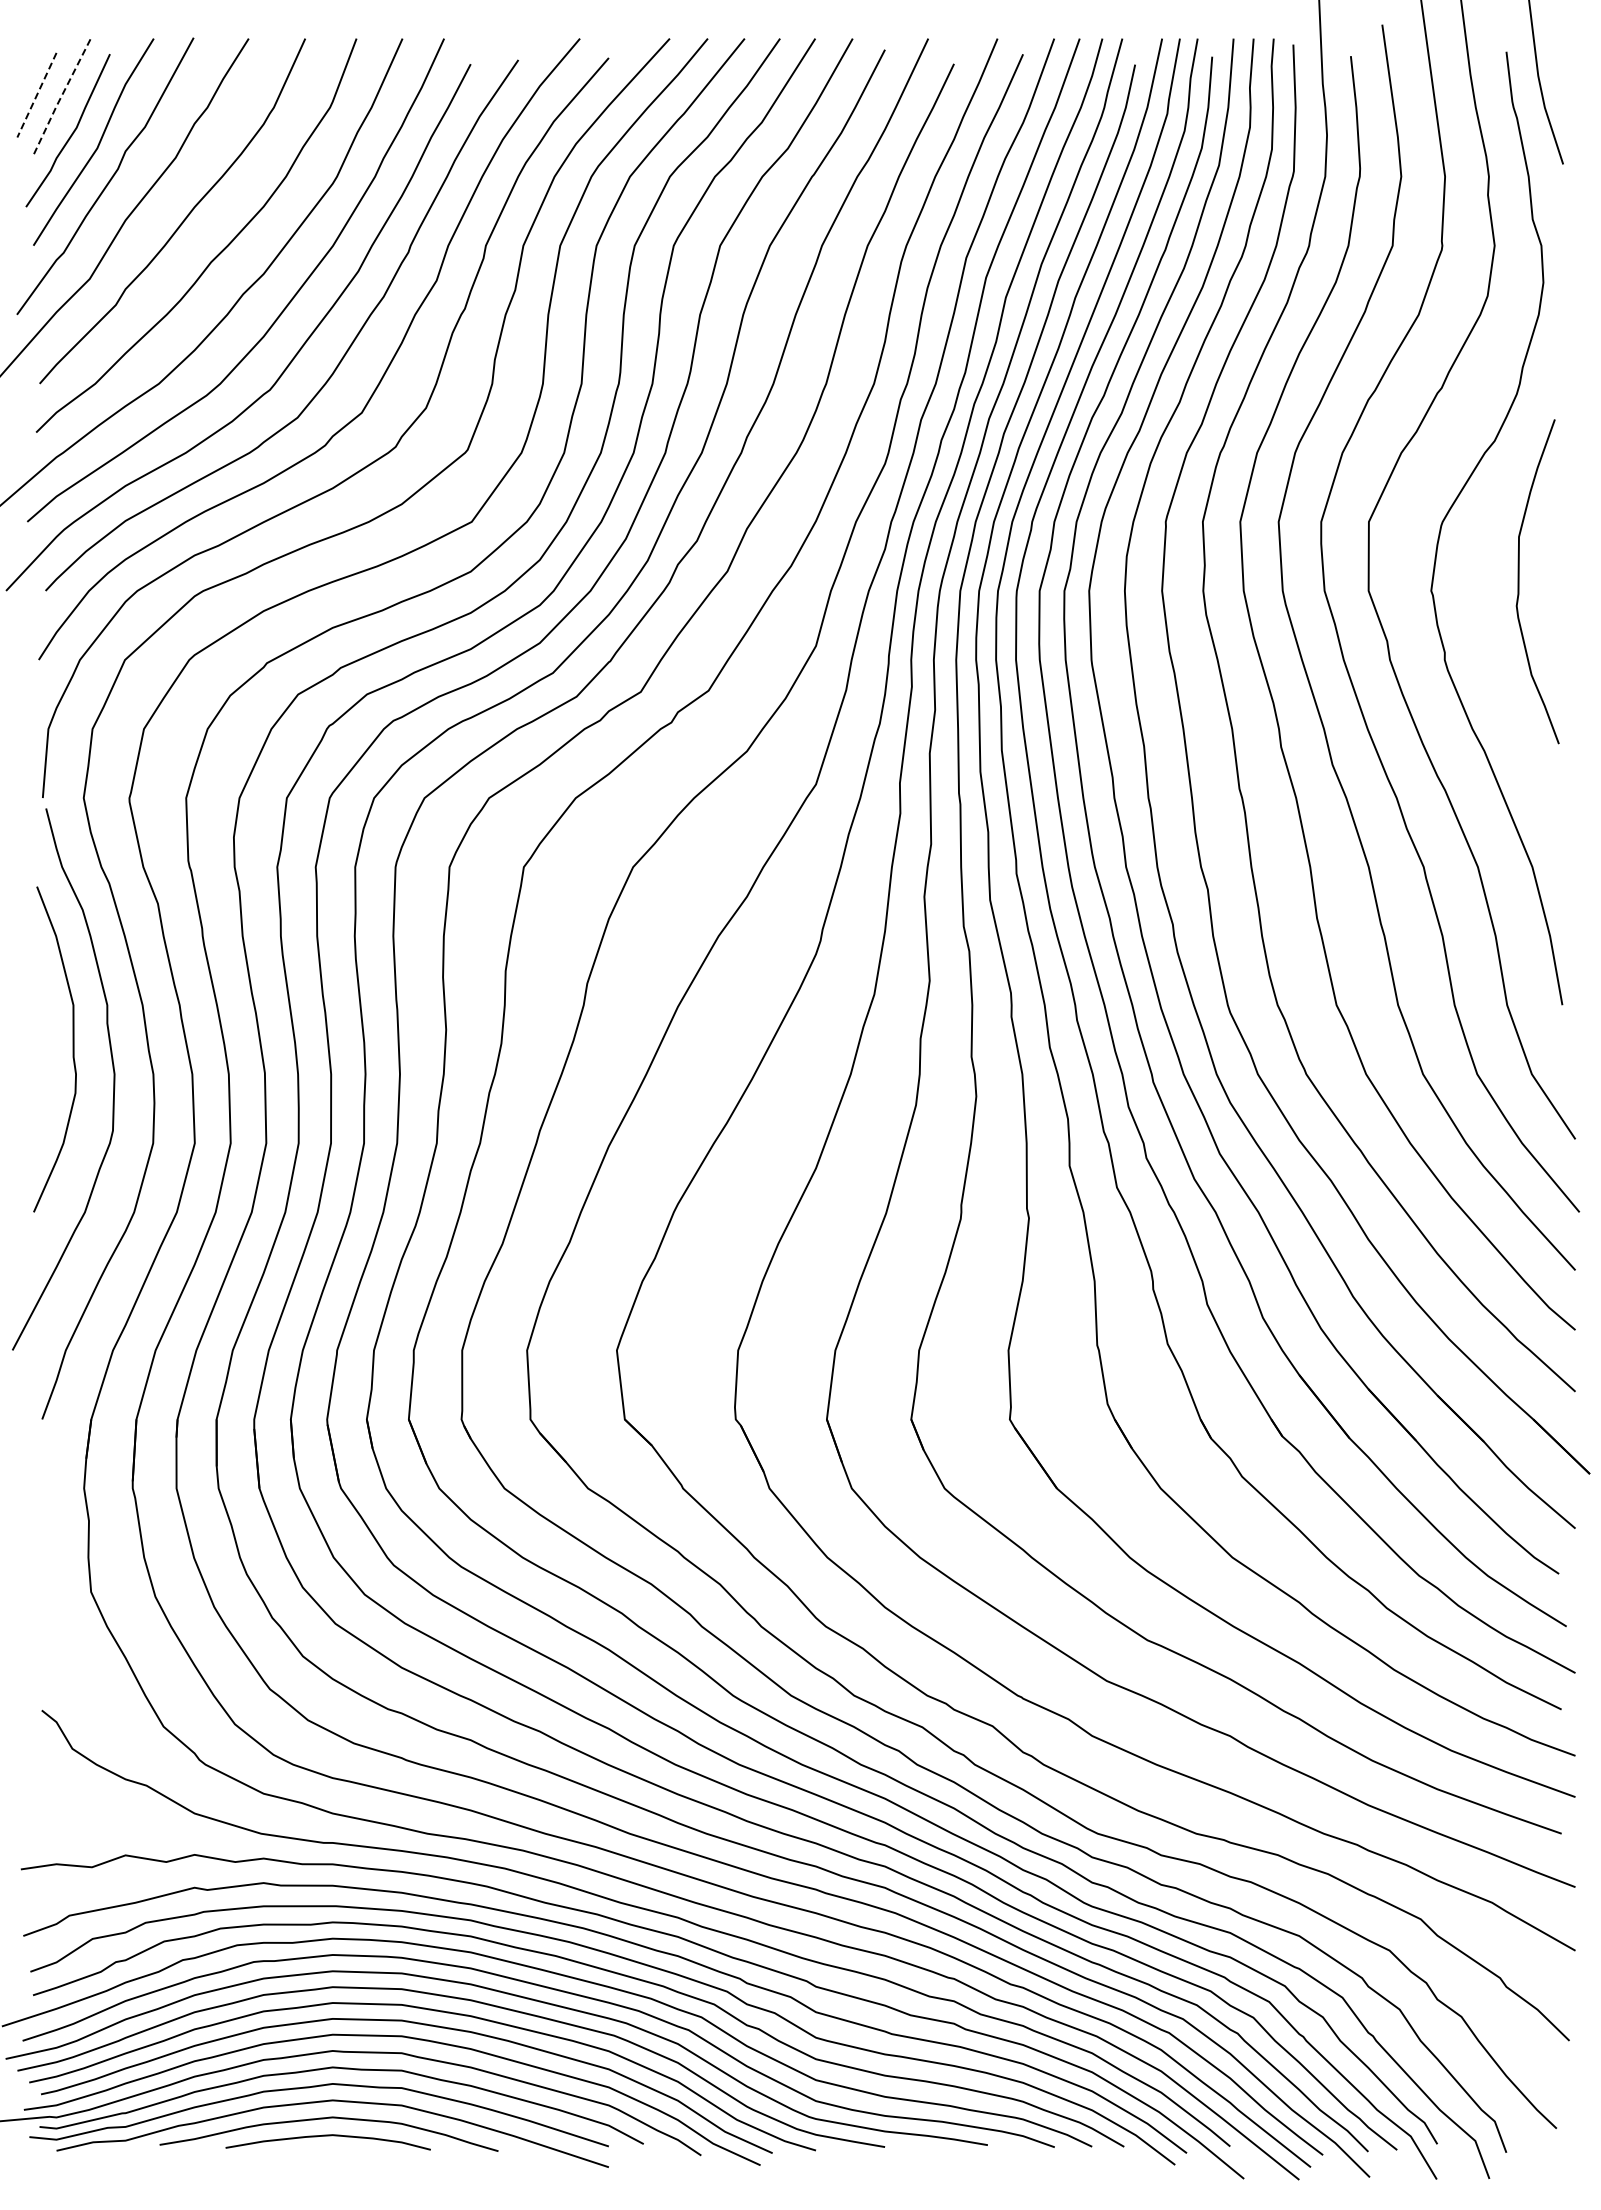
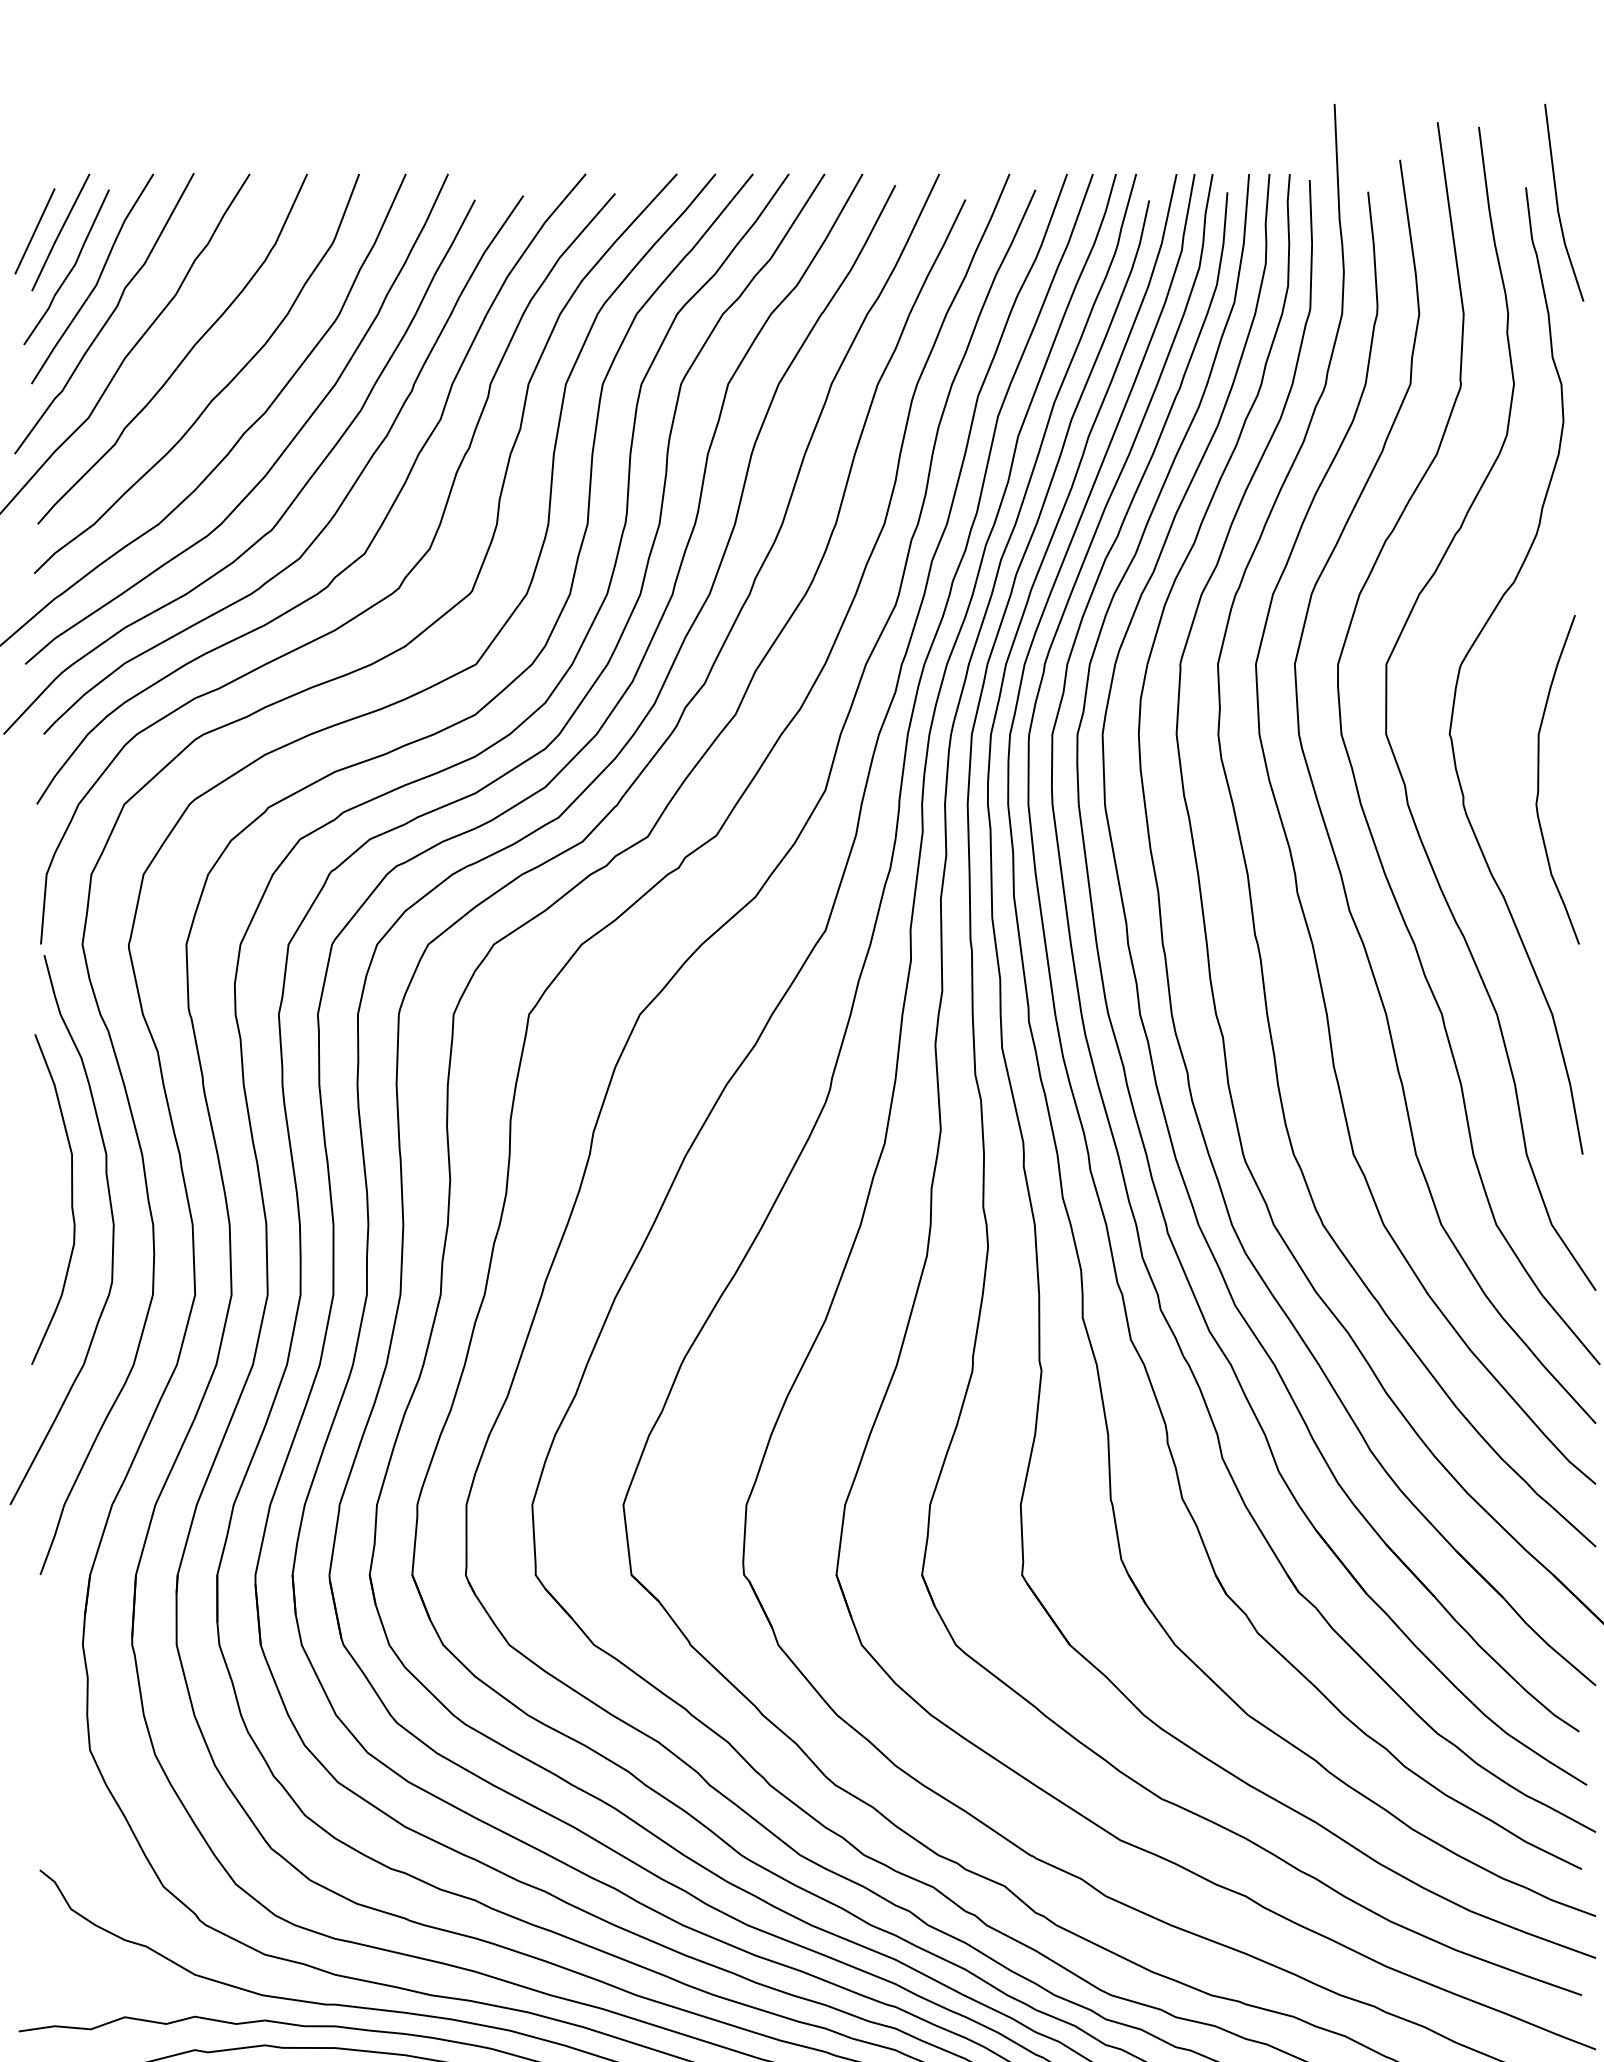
line: (36, 95) -> (34, 231), dashed -> solid
line: (61, 96) -> (59, 232), dashed -> solid
curve: (1519, 581) -> (1539, 779), moved

